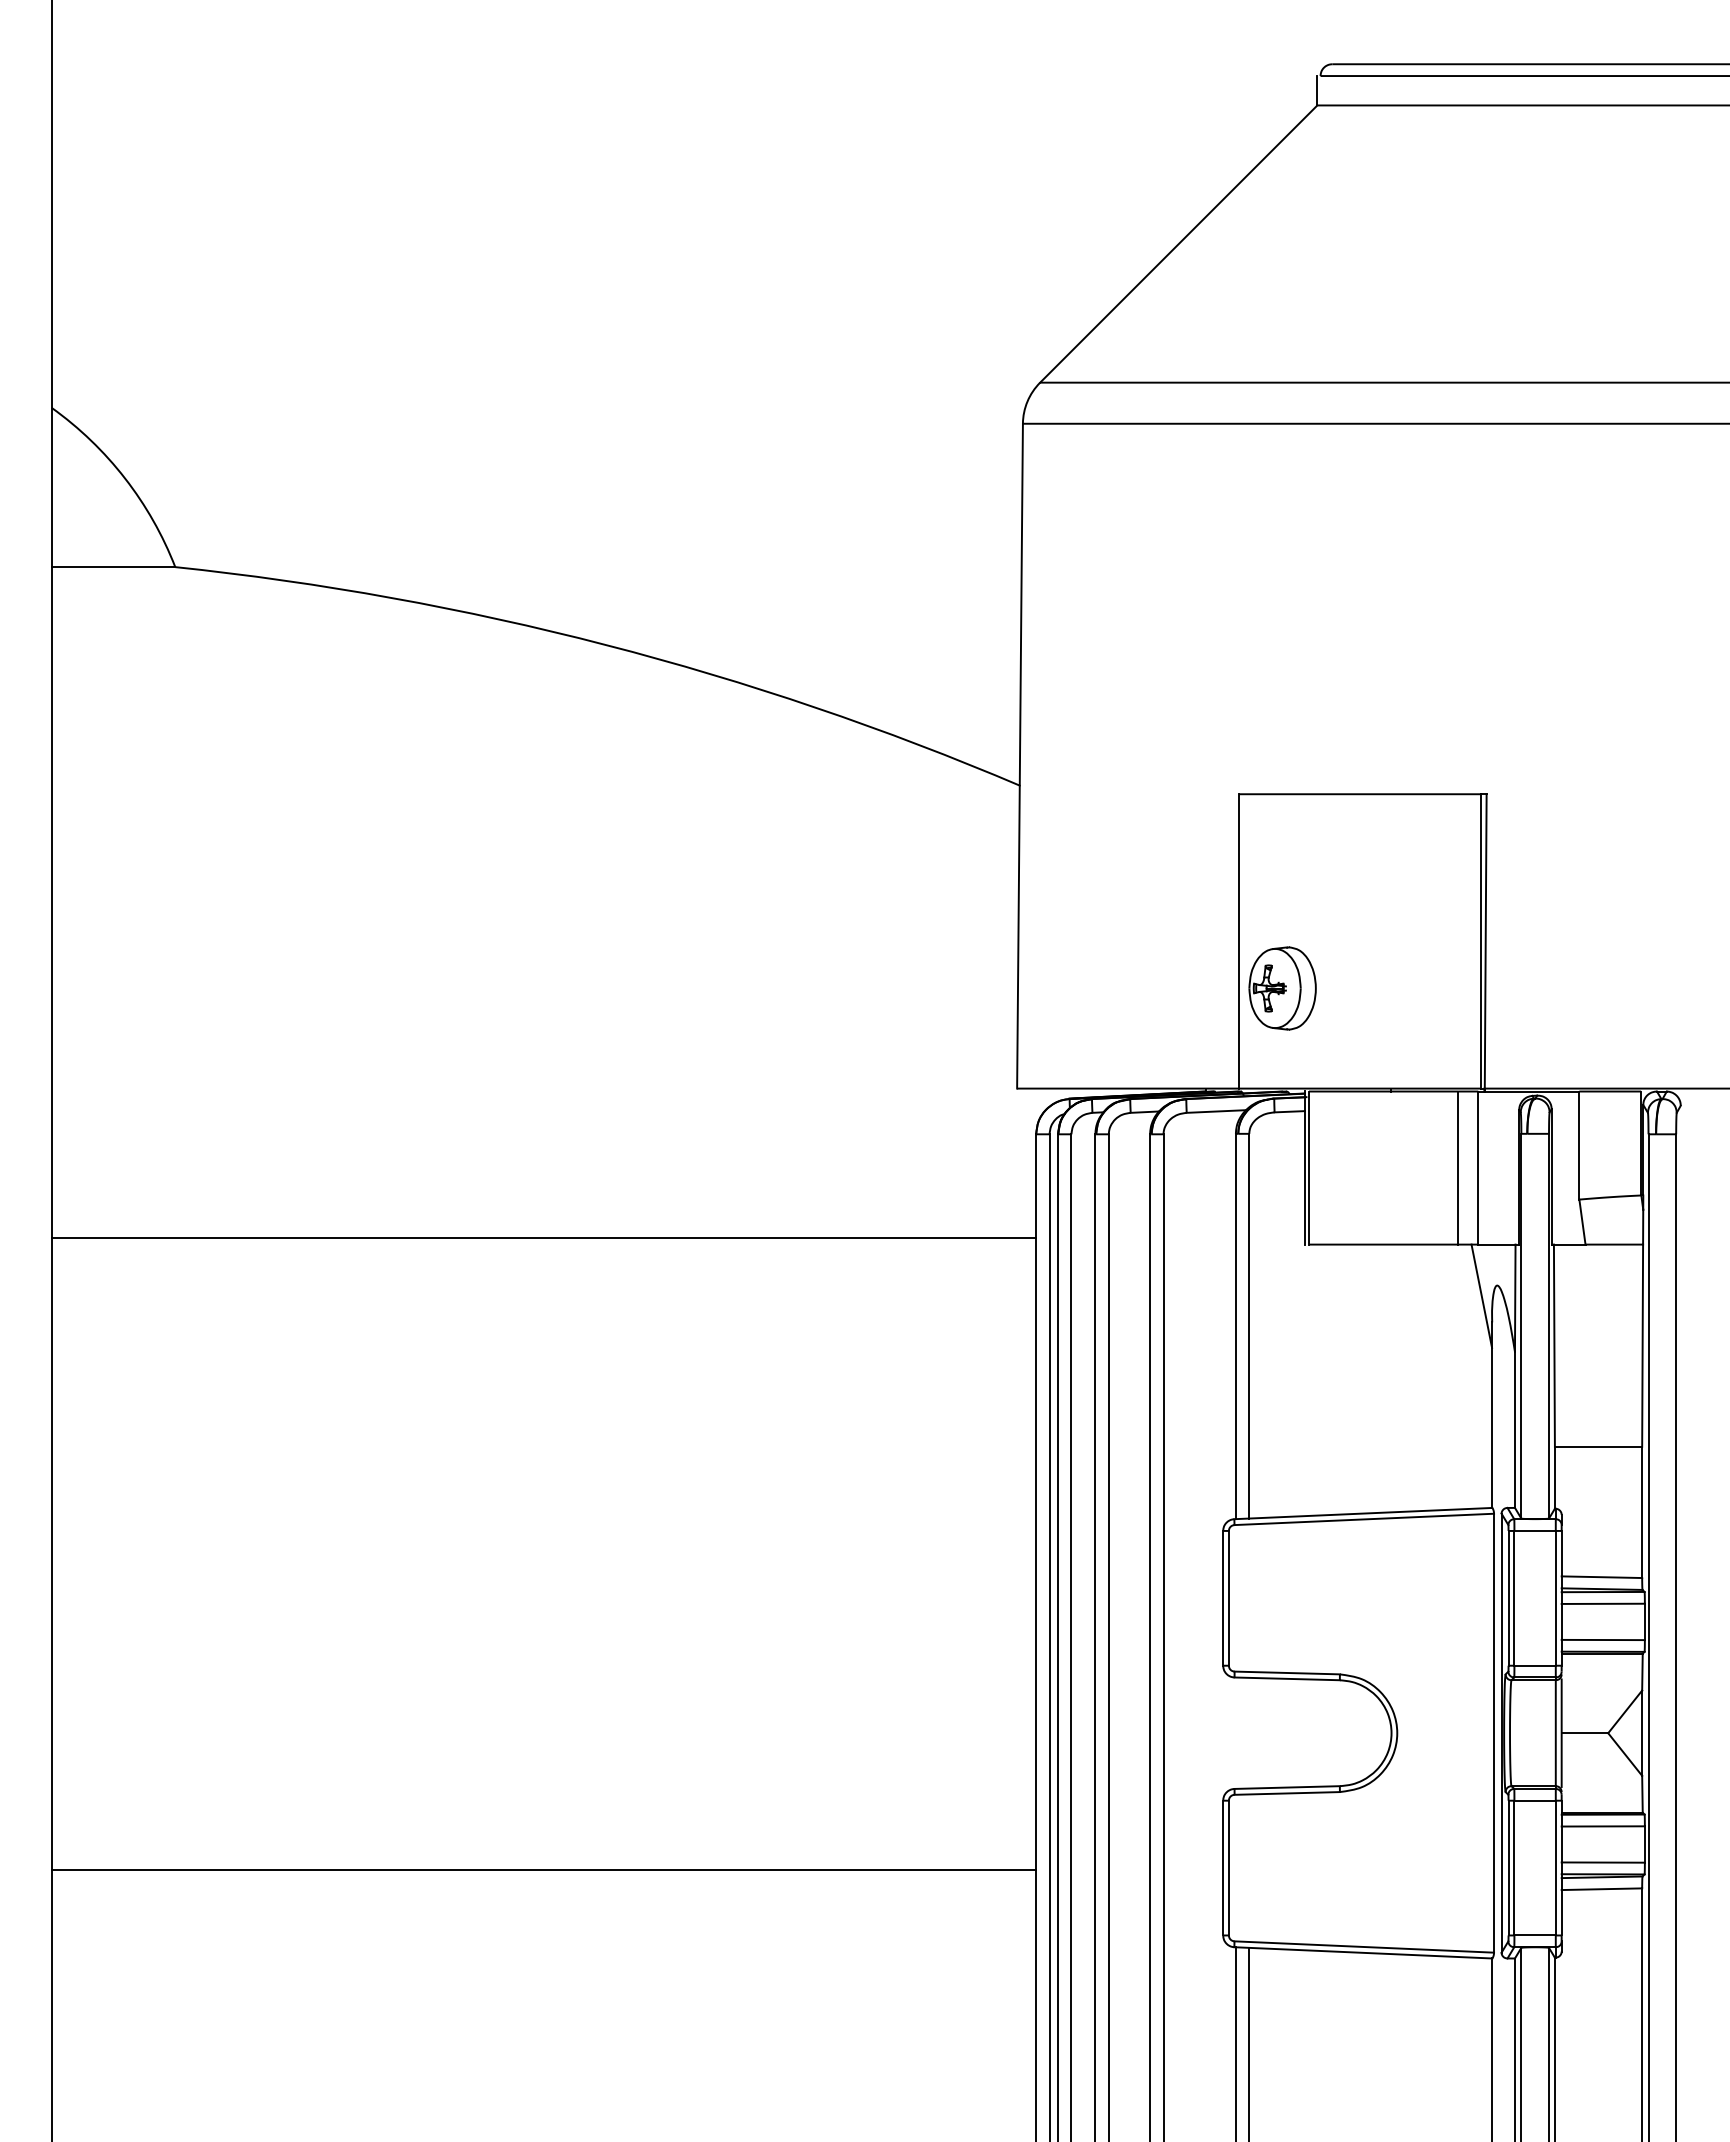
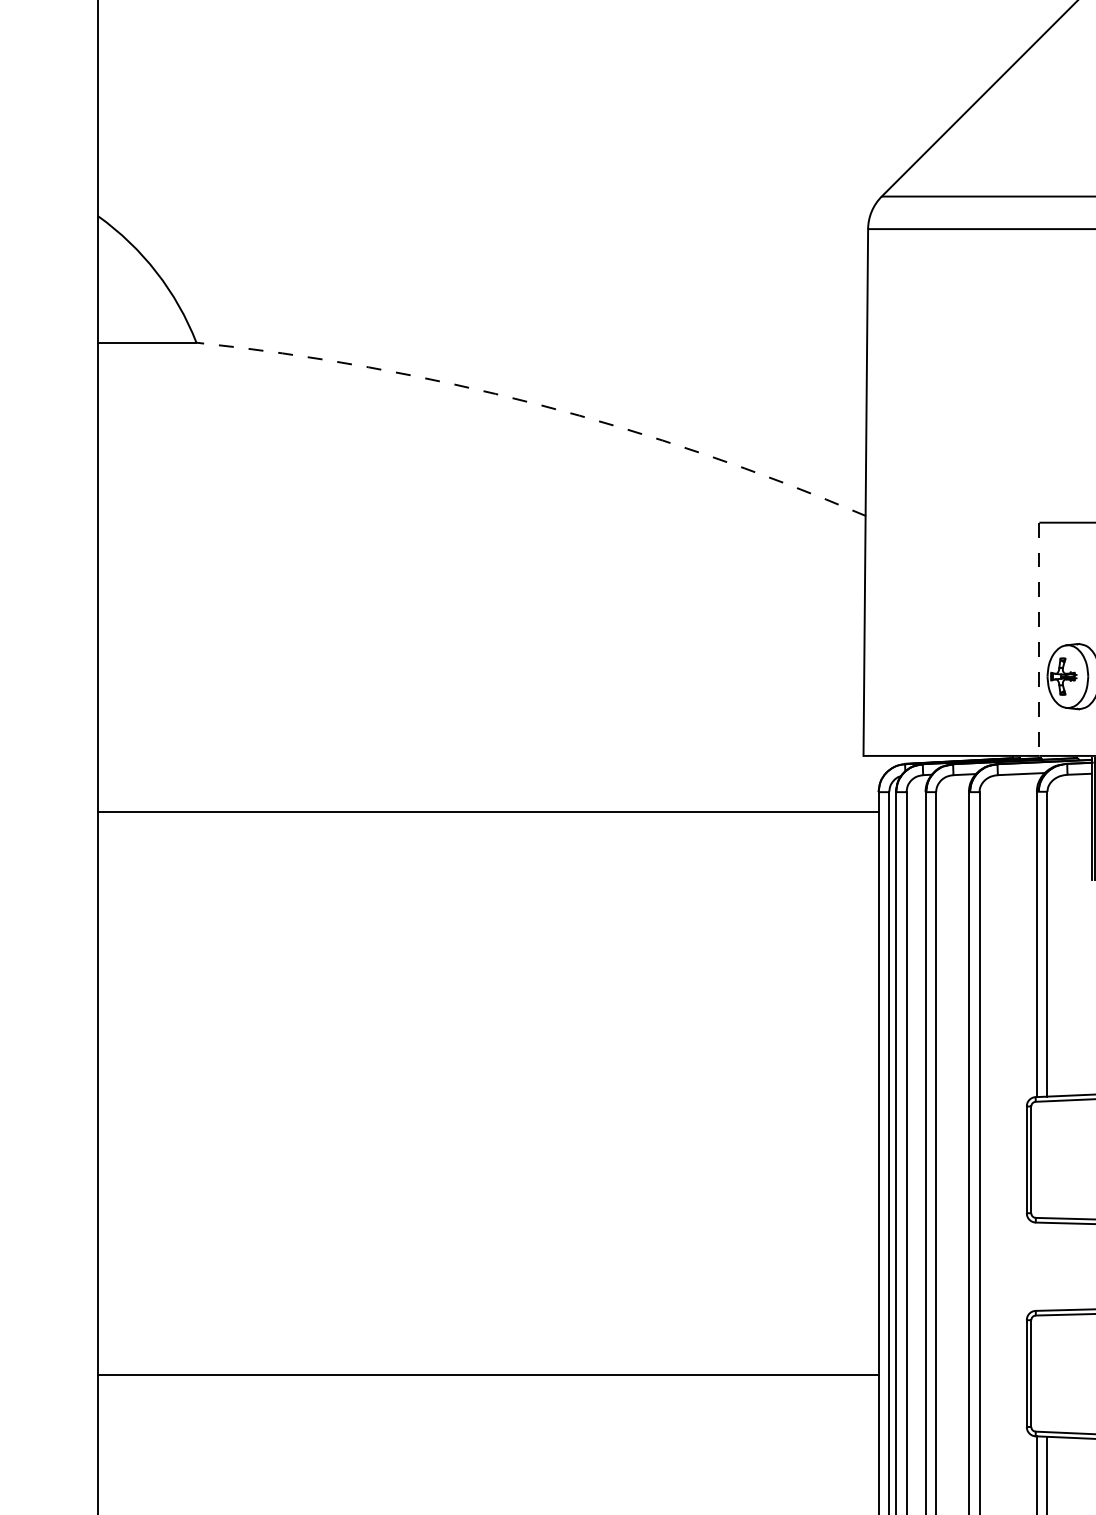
arc: (606, 645) -> (538, 404), solid -> dashed
line: (1239, 941) -> (1039, 639), solid -> dashed
line: (543, 1237) -> (488, 811), moved

